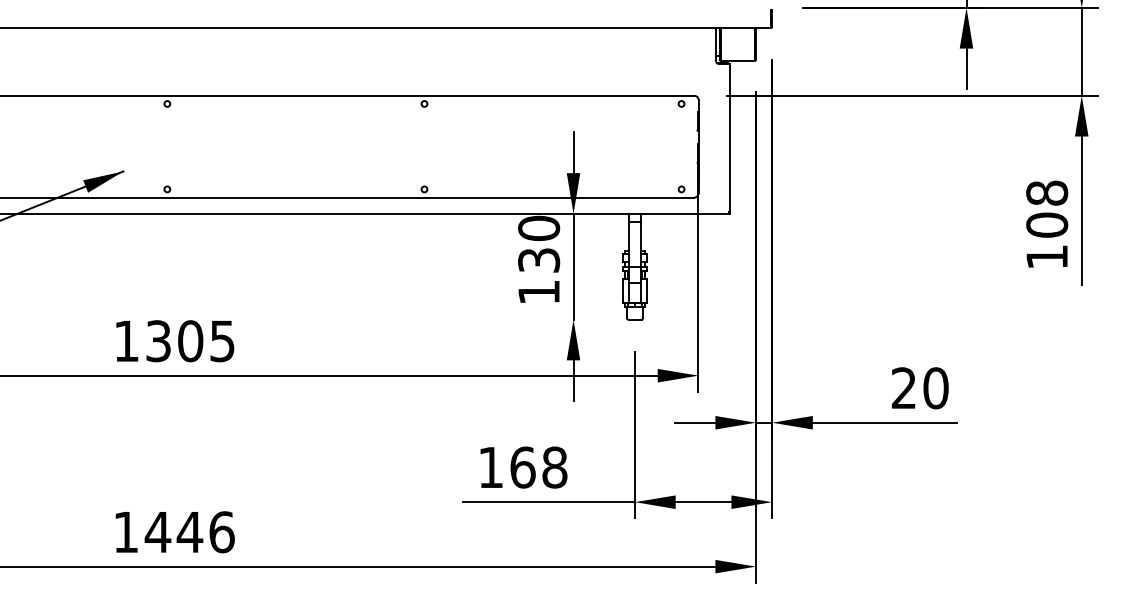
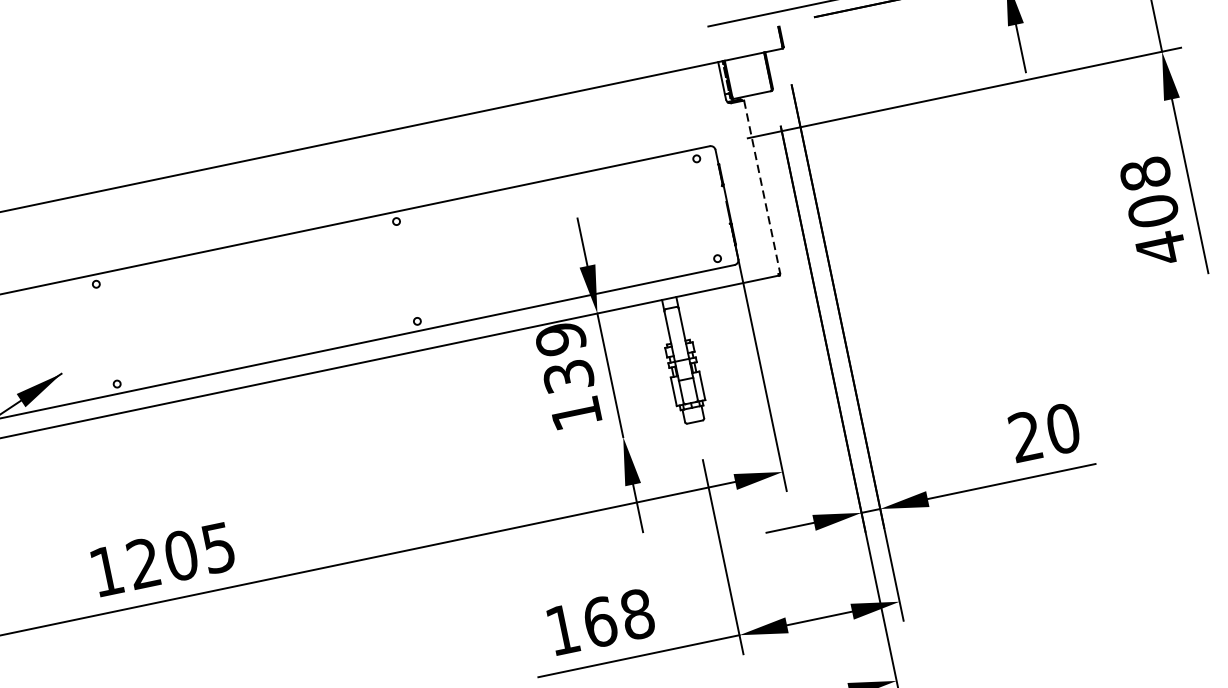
line: (730, 138) -> (762, 187), solid -> dashed
text: (539, 228) -> (561, 338), 130 -> 139
text: (1046, 257) -> (1160, 249), 108 -> 408
text: (158, 341) -> (143, 563), 1305 -> 1205

